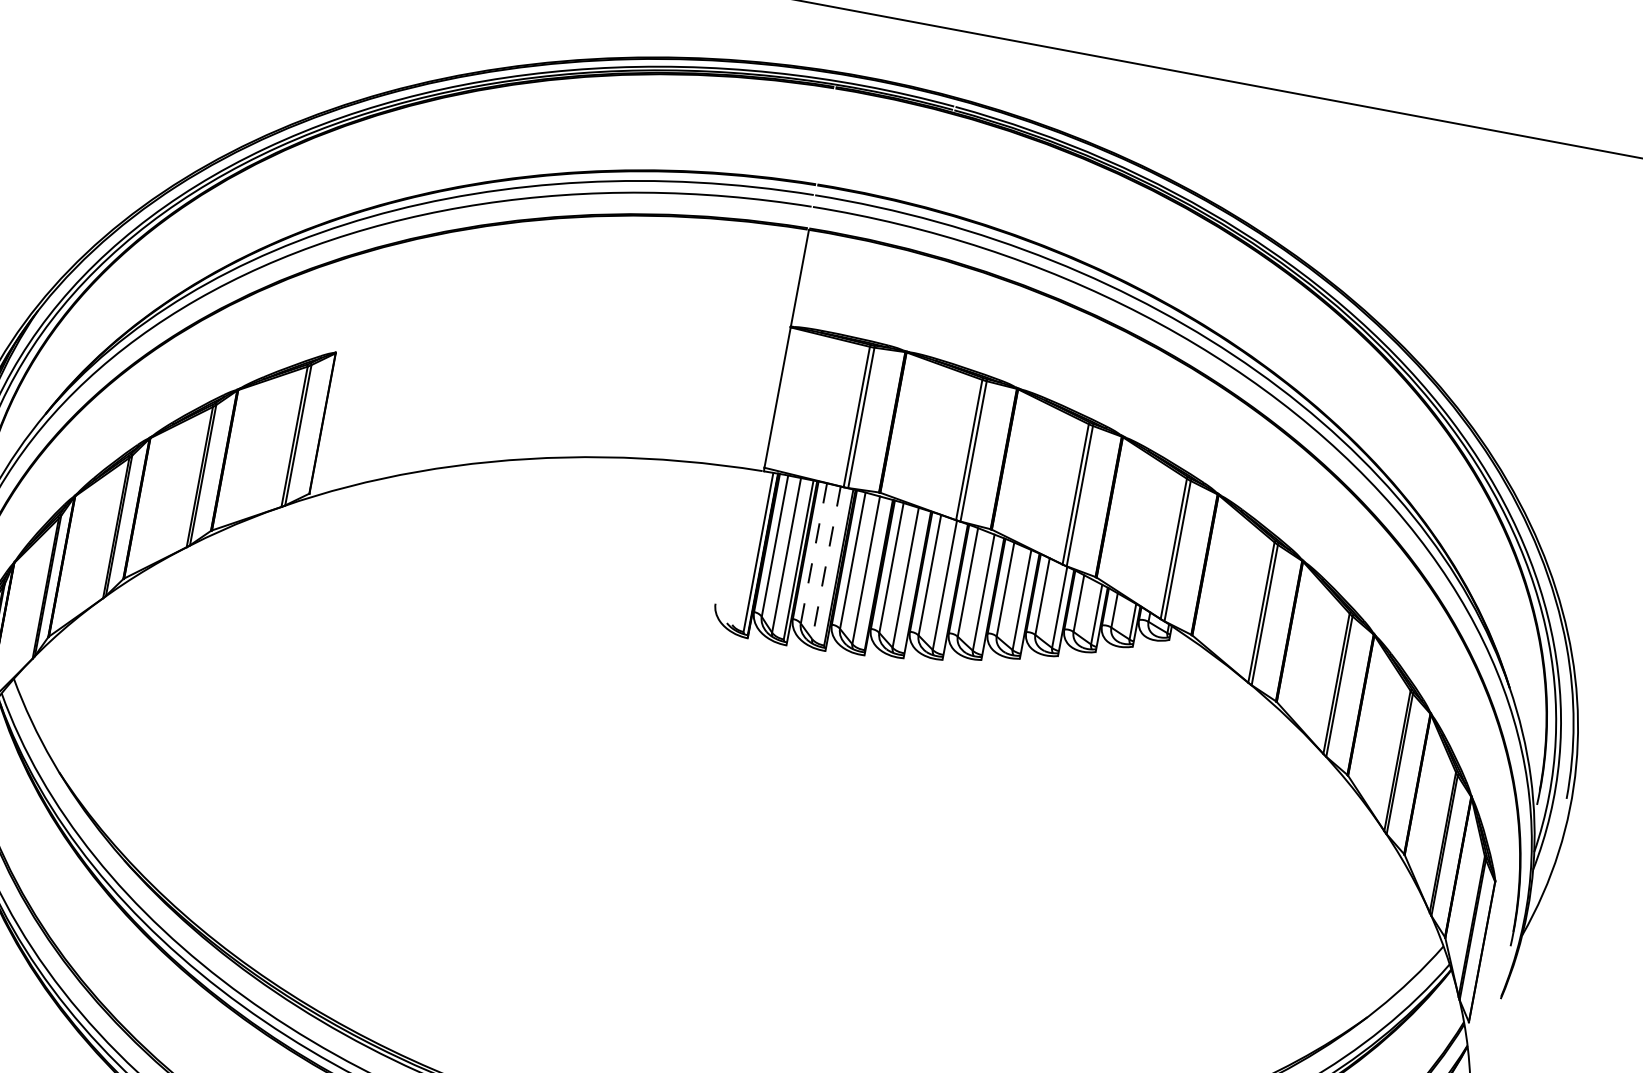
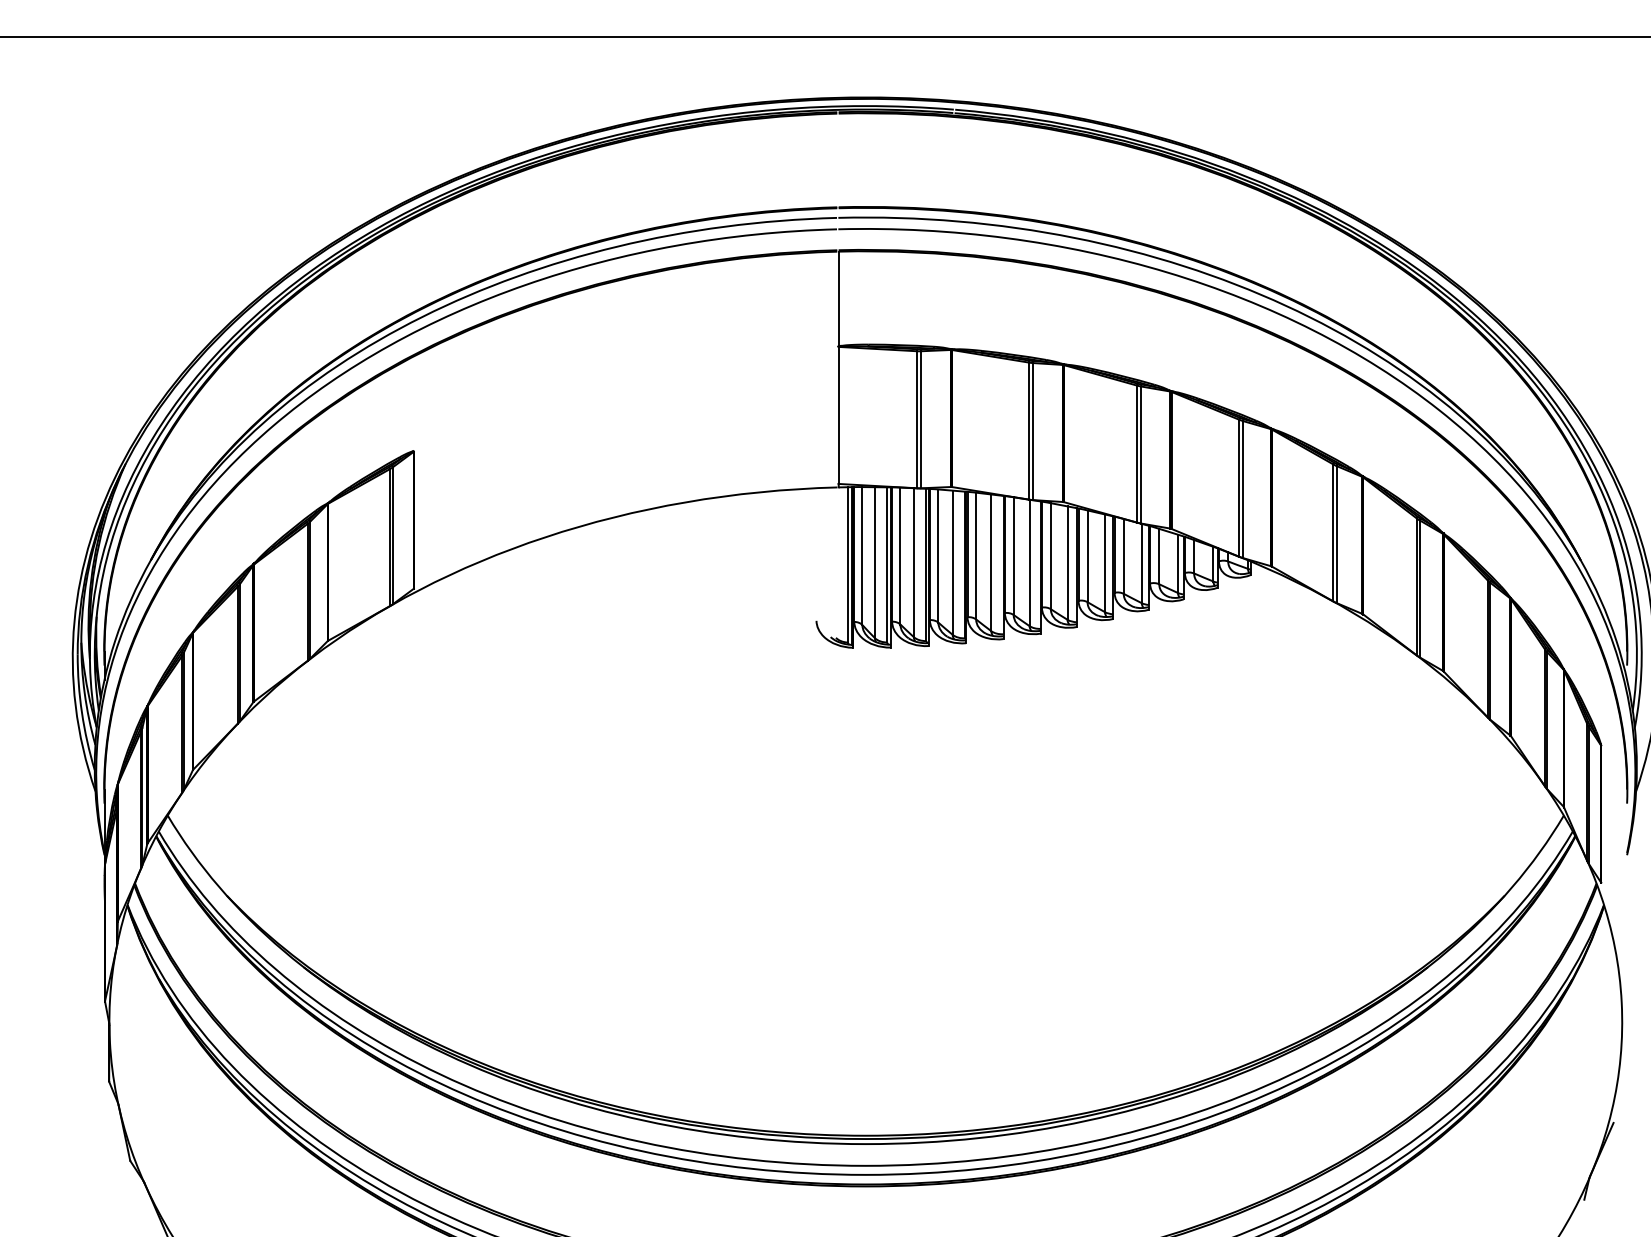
line: (813, 553) -> (900, 556), dashed -> solid
line: (826, 562) -> (913, 562), dashed -> solid

